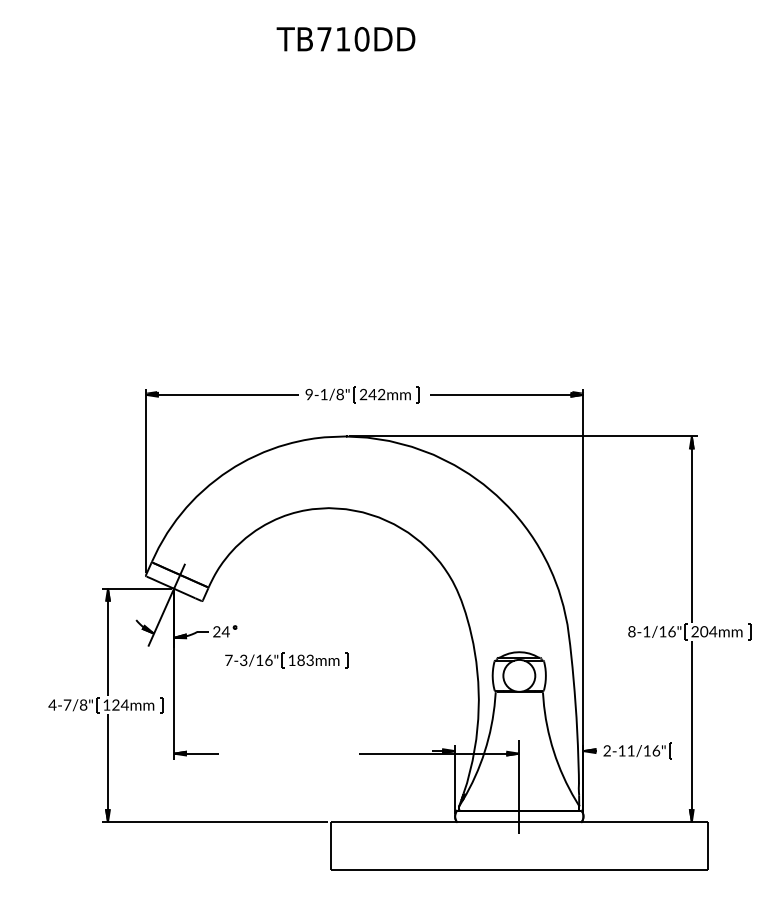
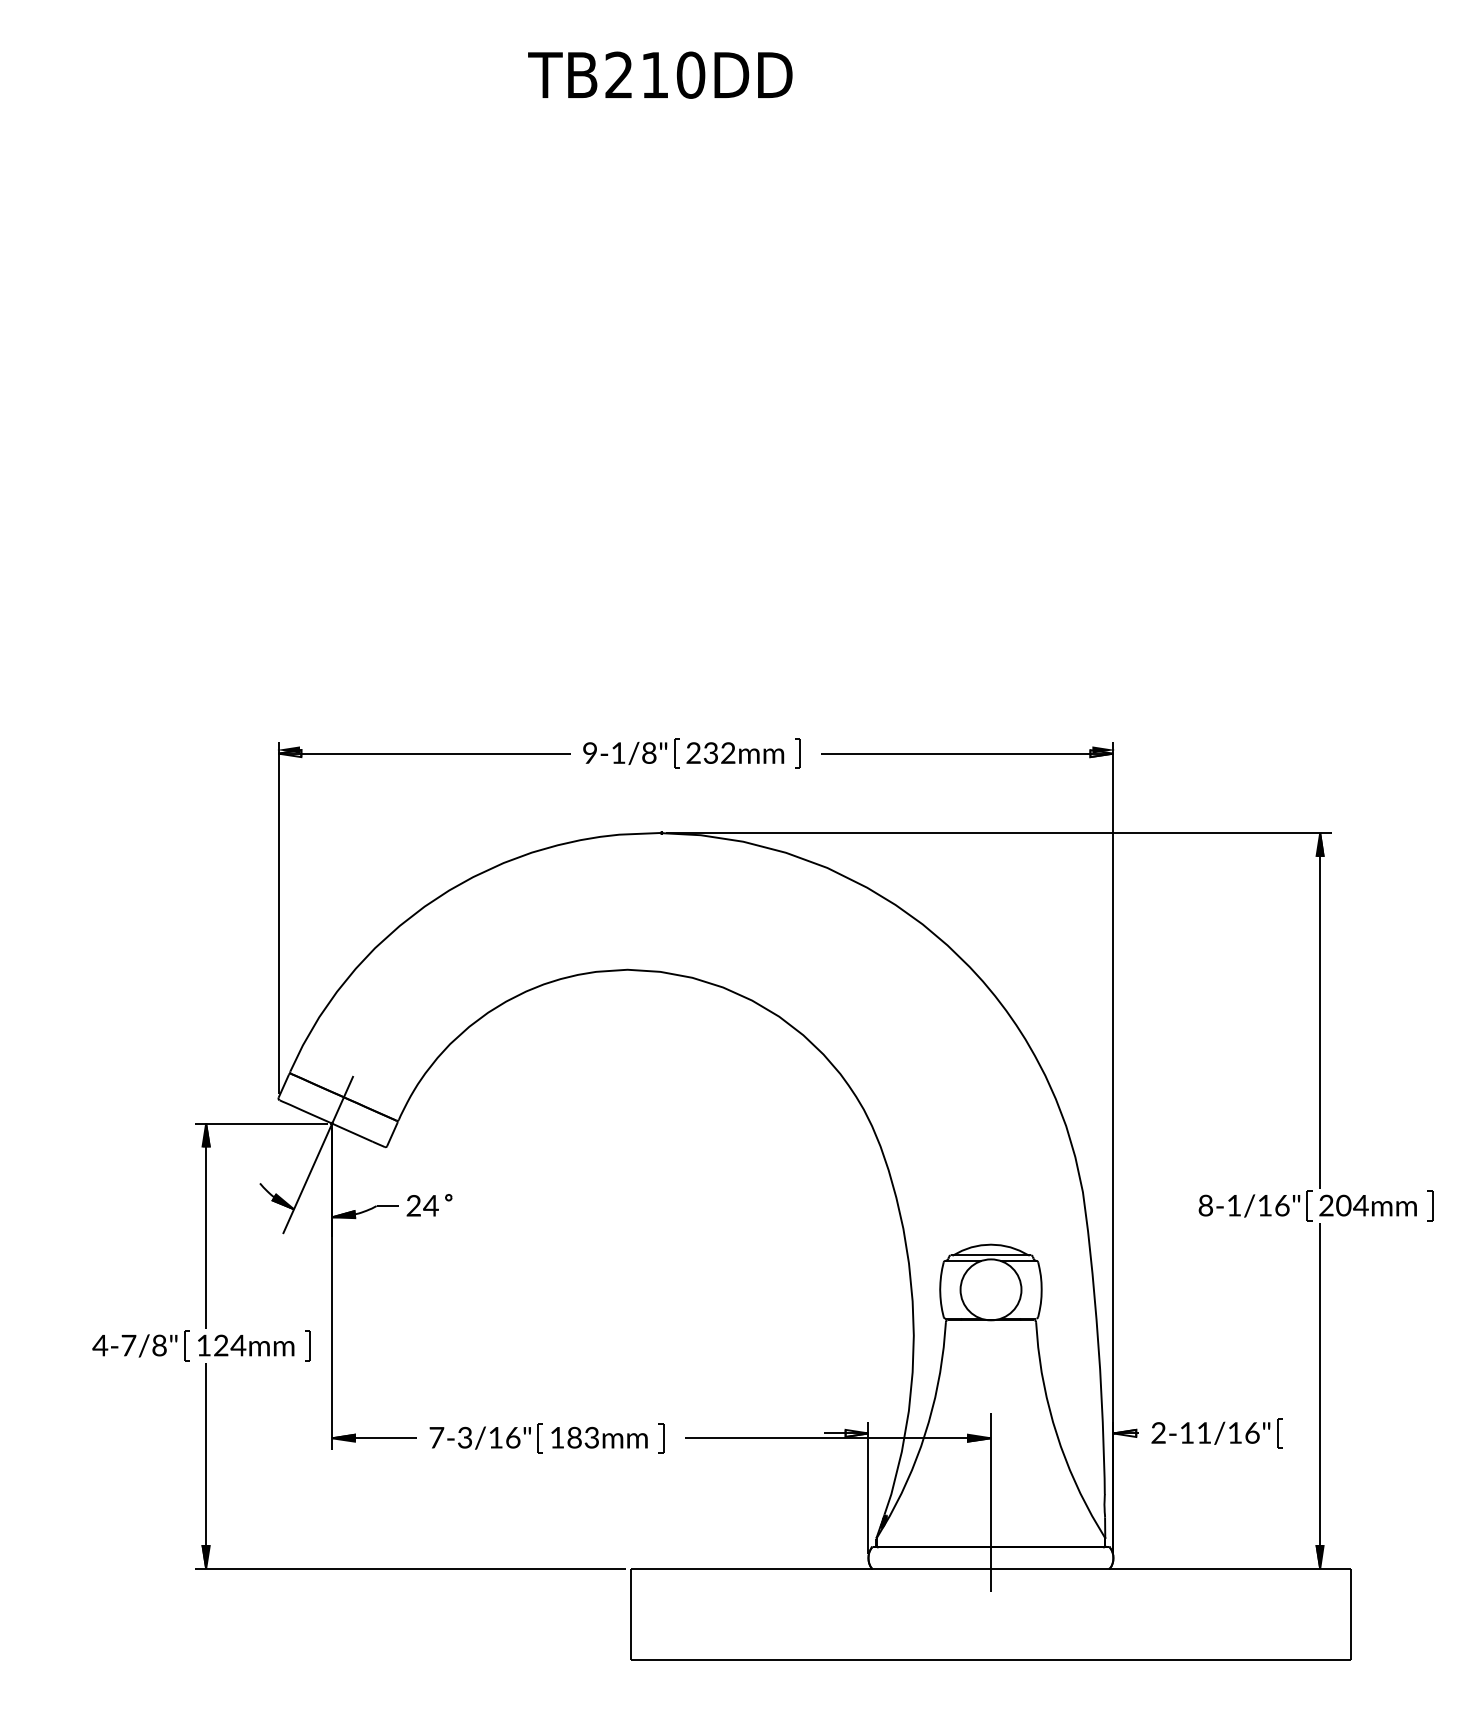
text: (324, 39) -> (619, 75), TB710DD -> TB210DD
text: (372, 394) -> (710, 752), 242mm -> 232mm
part: (286, 660) -> (546, 1437), moved

